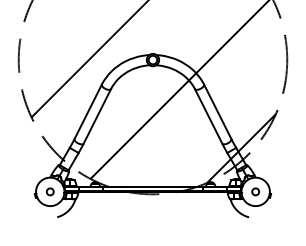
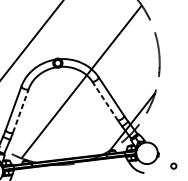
line: (97, 116) -> (21, 110), solid -> dashed
line: (208, 116) -> (104, 100), solid -> dashed
circle: (255, 191) -> (173, 165), moved

